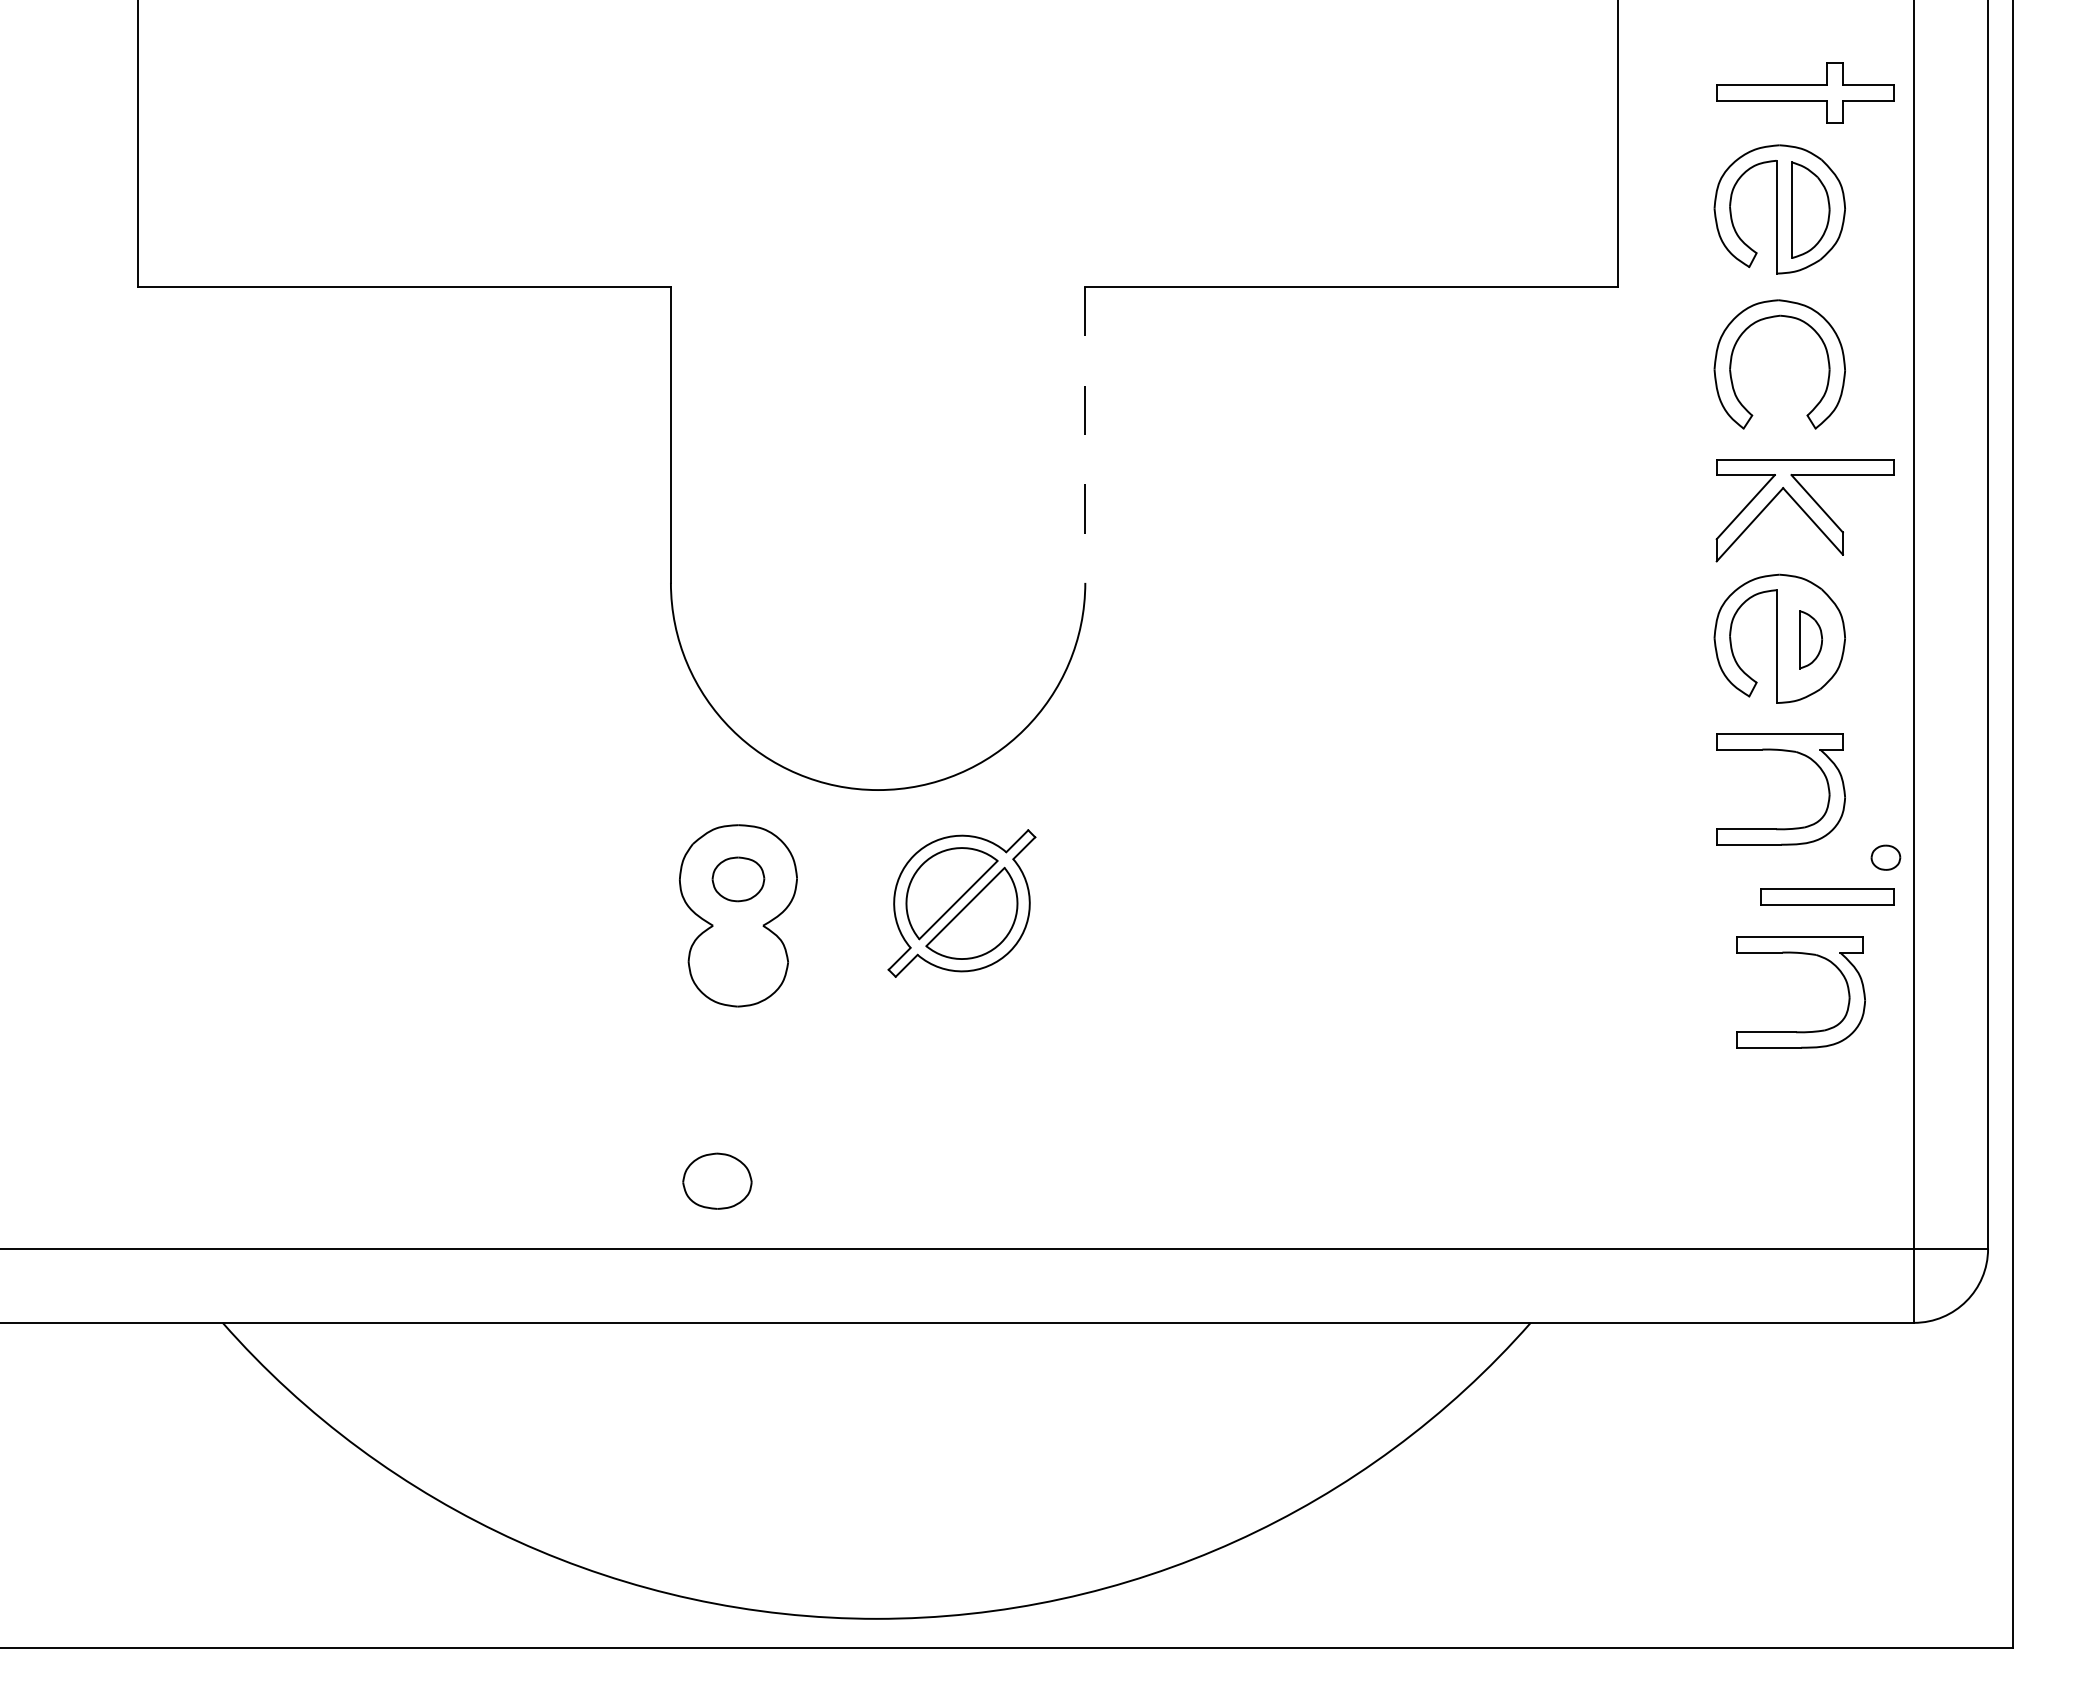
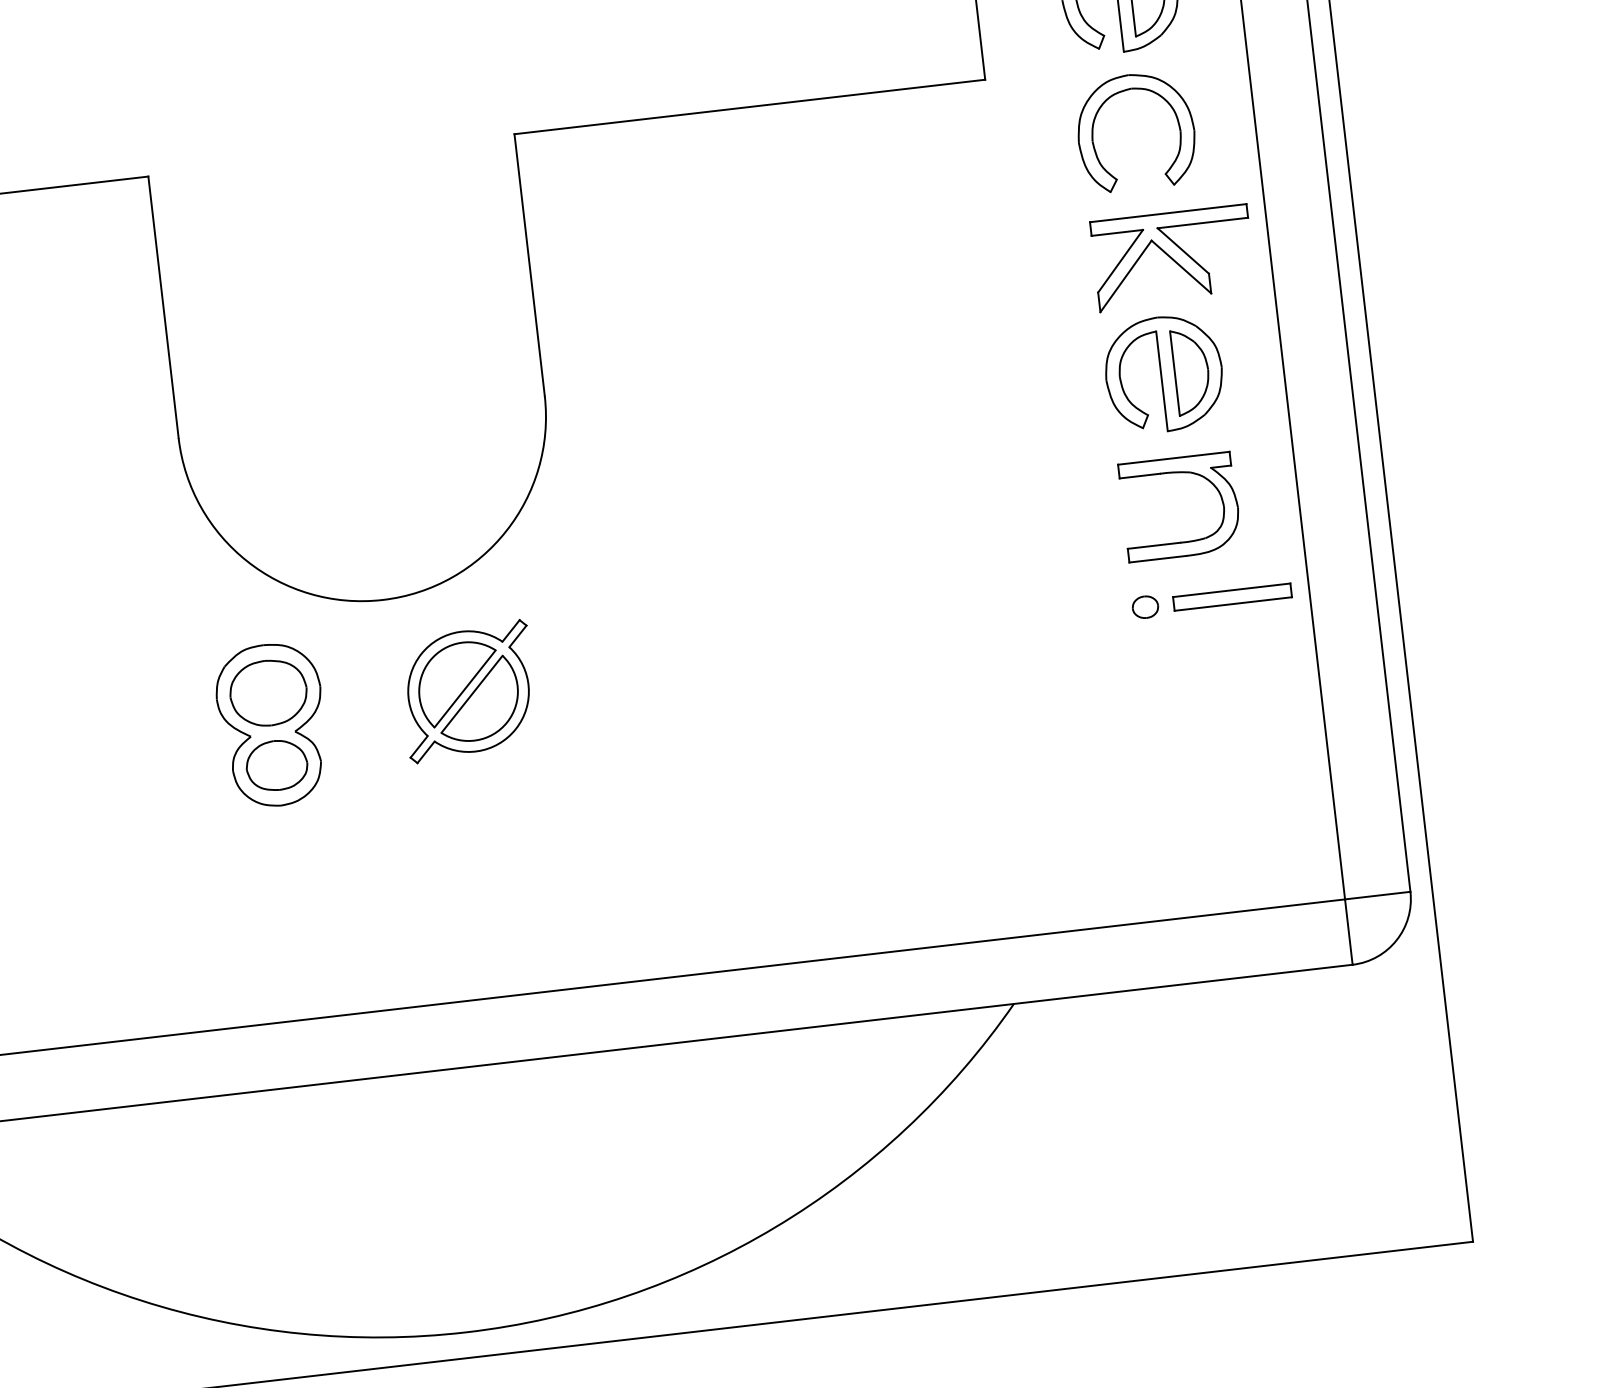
line: (1085, 434) -> (529, 264), dashed -> solid
part: (1810, 639) -> (1191, 371), size x1.67
part: (1885, 857) -> (1145, 607), moved
part: (738, 879) -> (268, 693), size x1.67
part: (1802, 954) -> (1216, 650), removed
part: (717, 1180) -> (276, 764), moved

